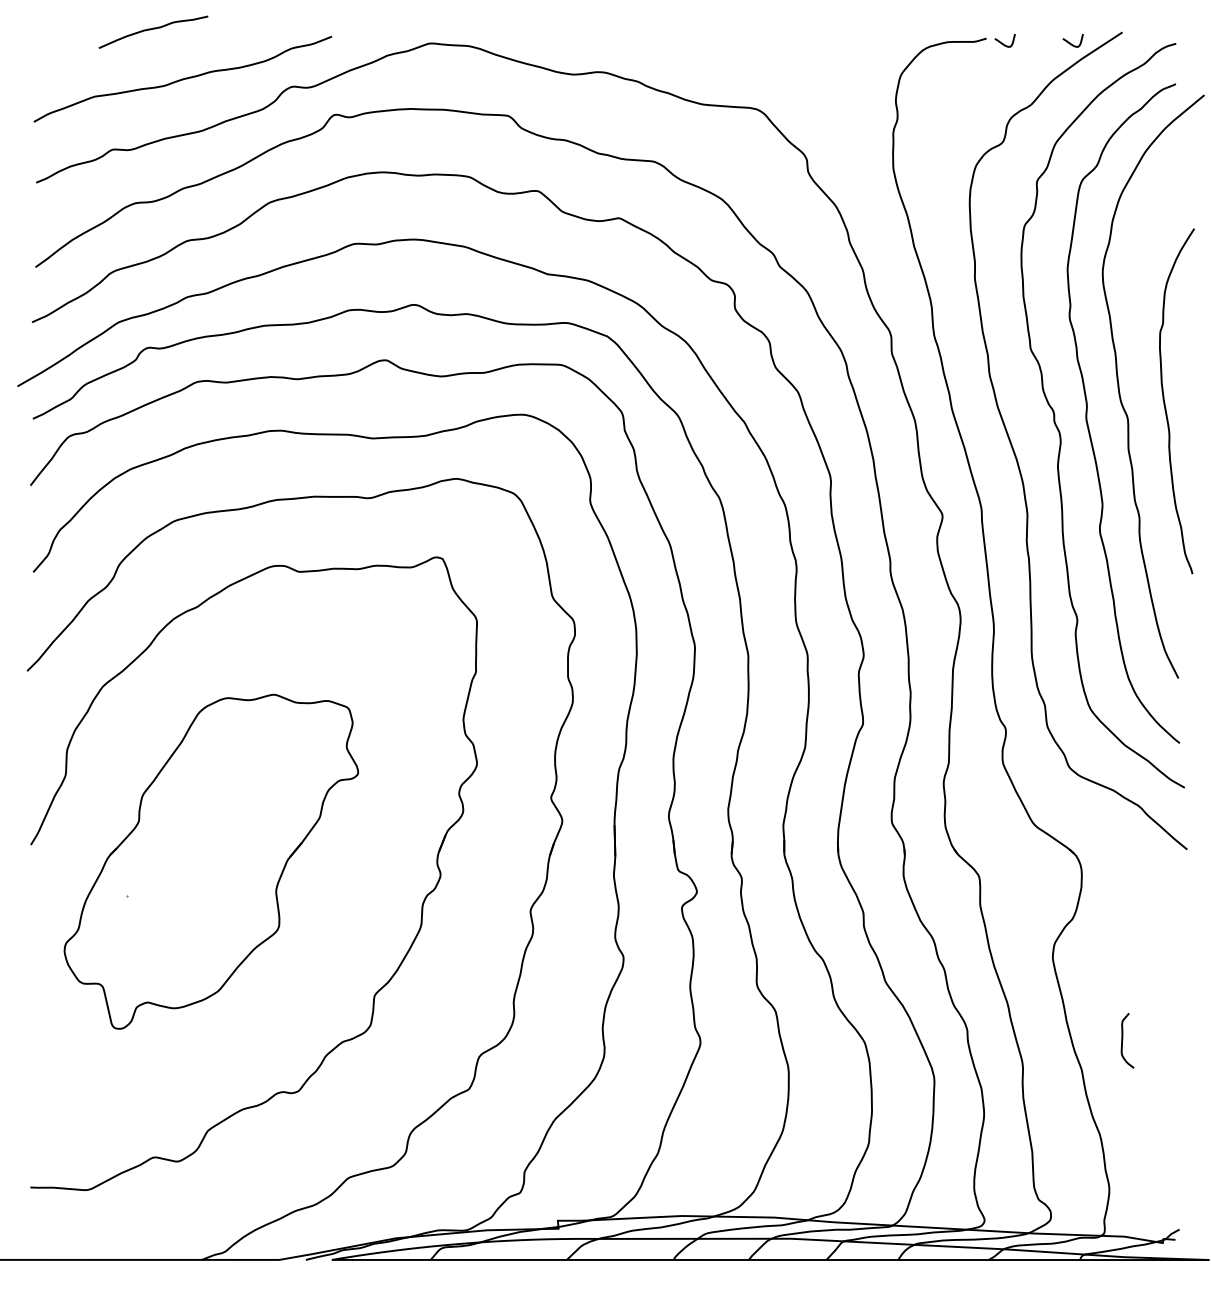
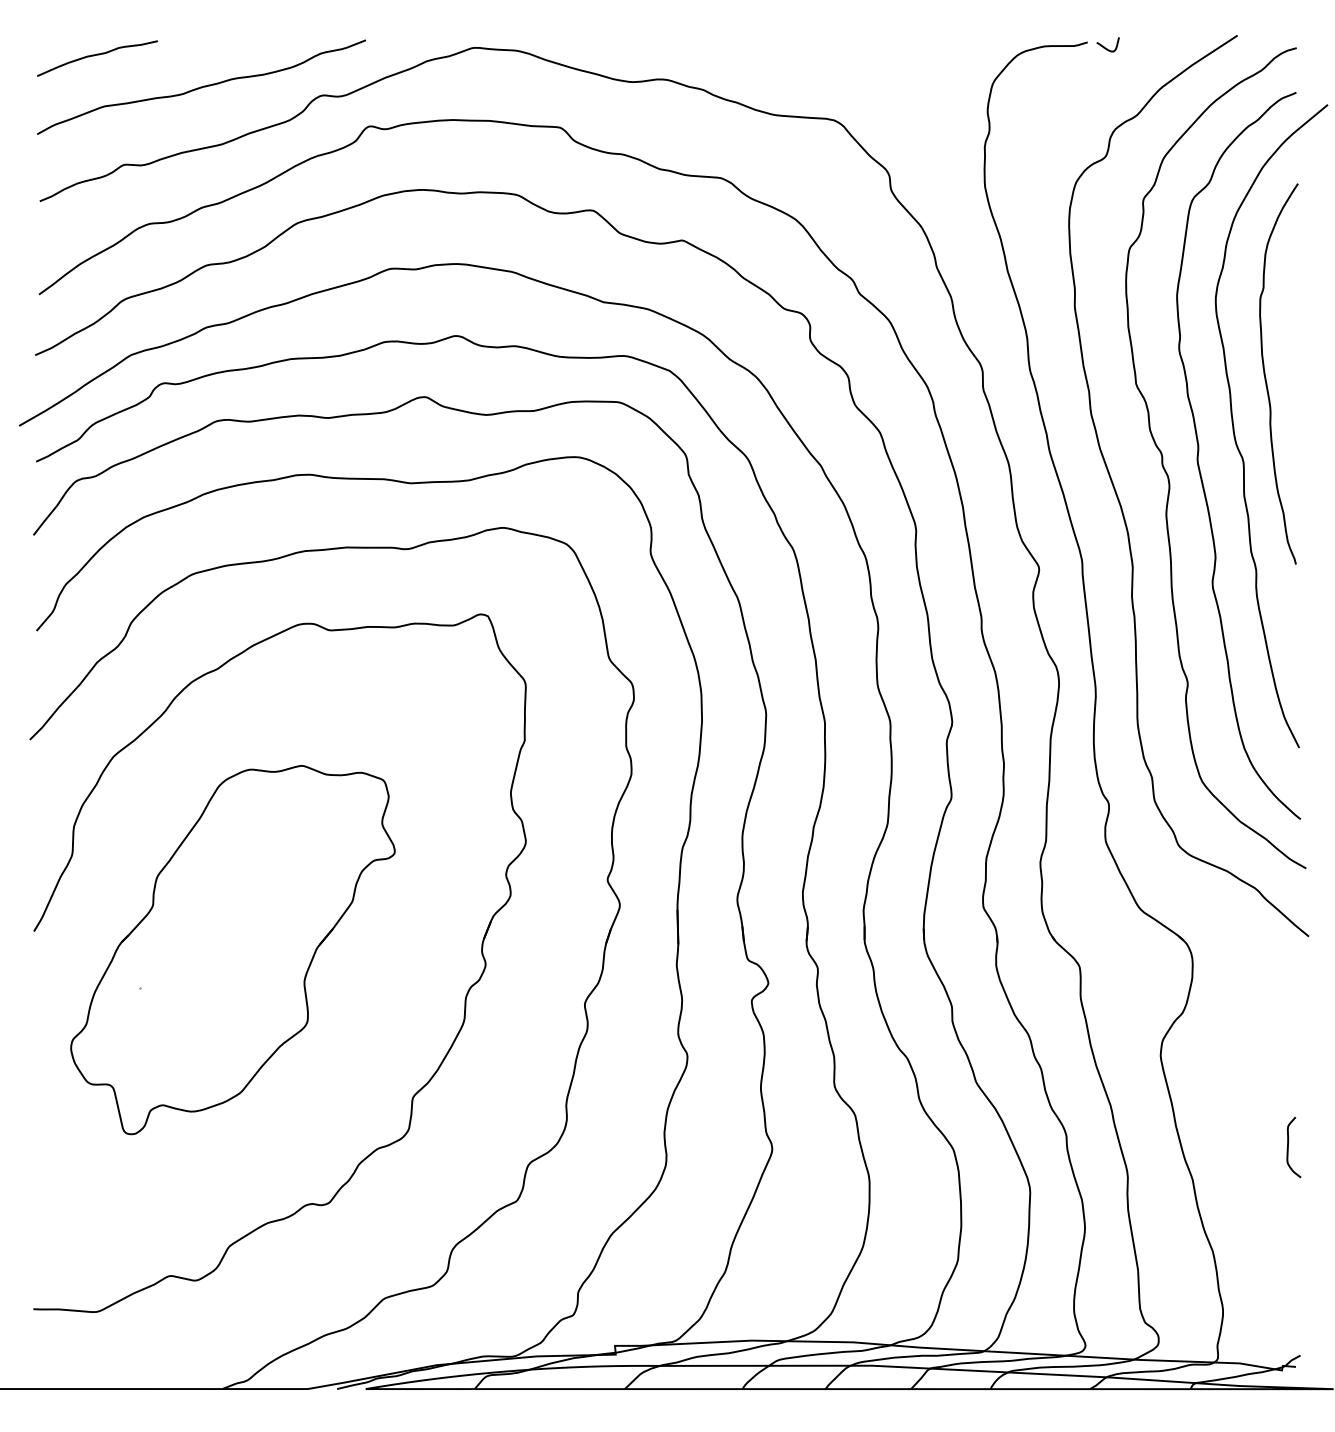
curve: (153, 29) -> (97, 55), moved
curve: (1070, 42) -> (1180, 46), removed
curve: (1165, 402) -> (1266, 375), moved
curve: (1123, 1040) -> (1289, 1147), moved

